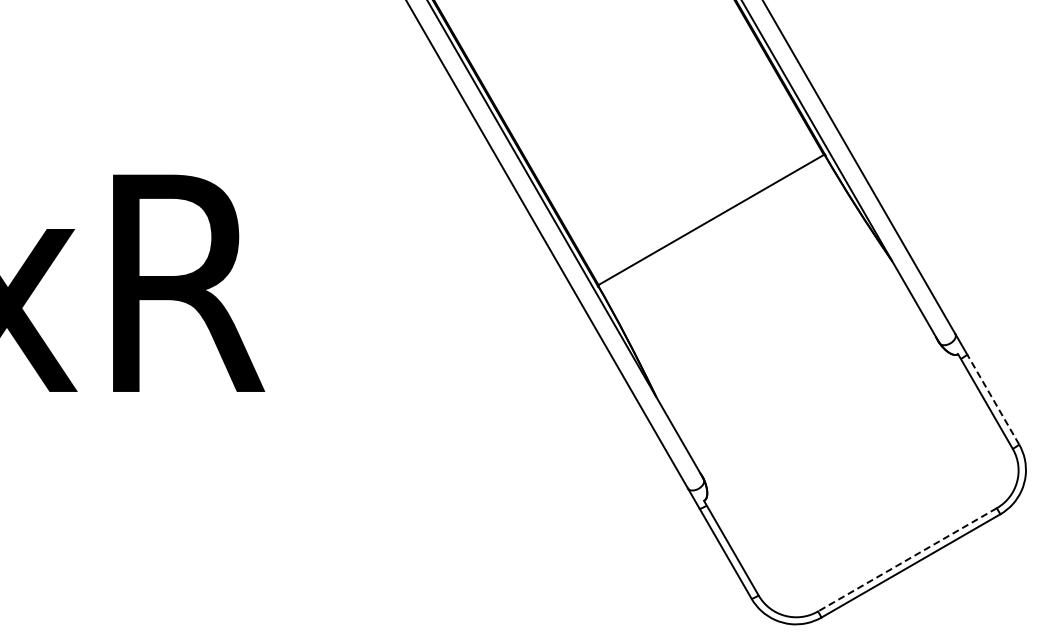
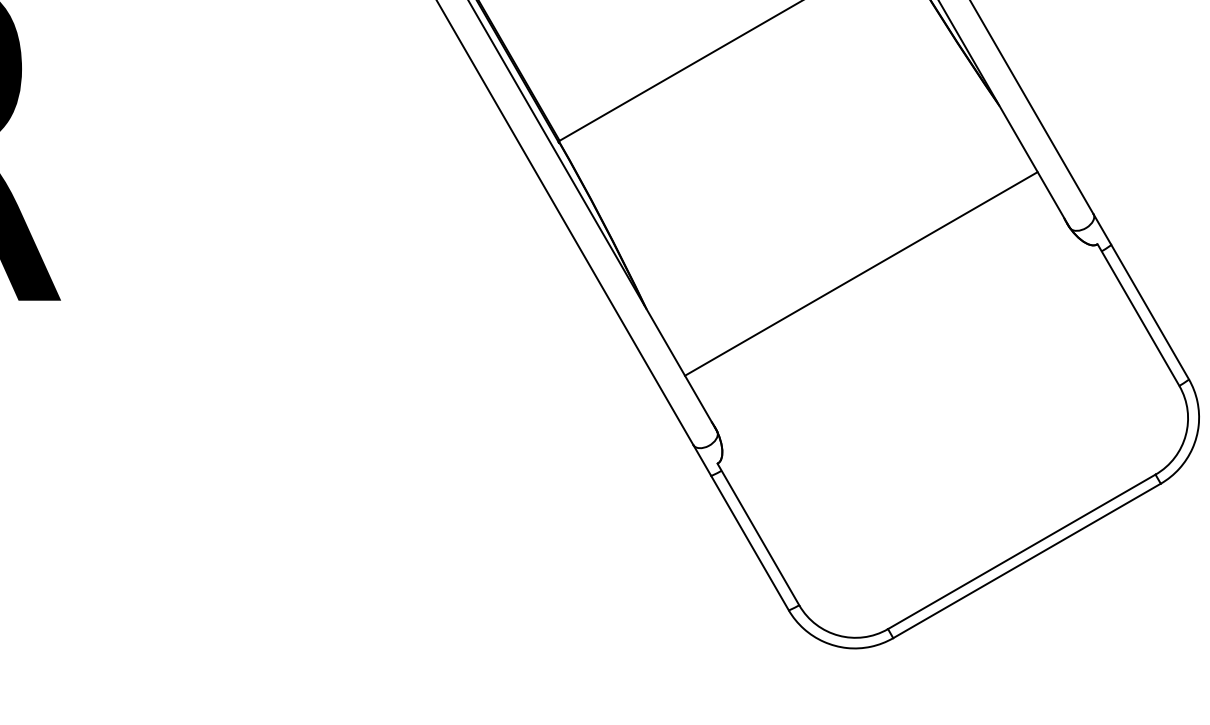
line: (800, 374) -> (861, 274), added
line: (993, 399) -> (1150, 311), dashed -> solid
line: (907, 560) -> (1021, 552), dashed -> solid

